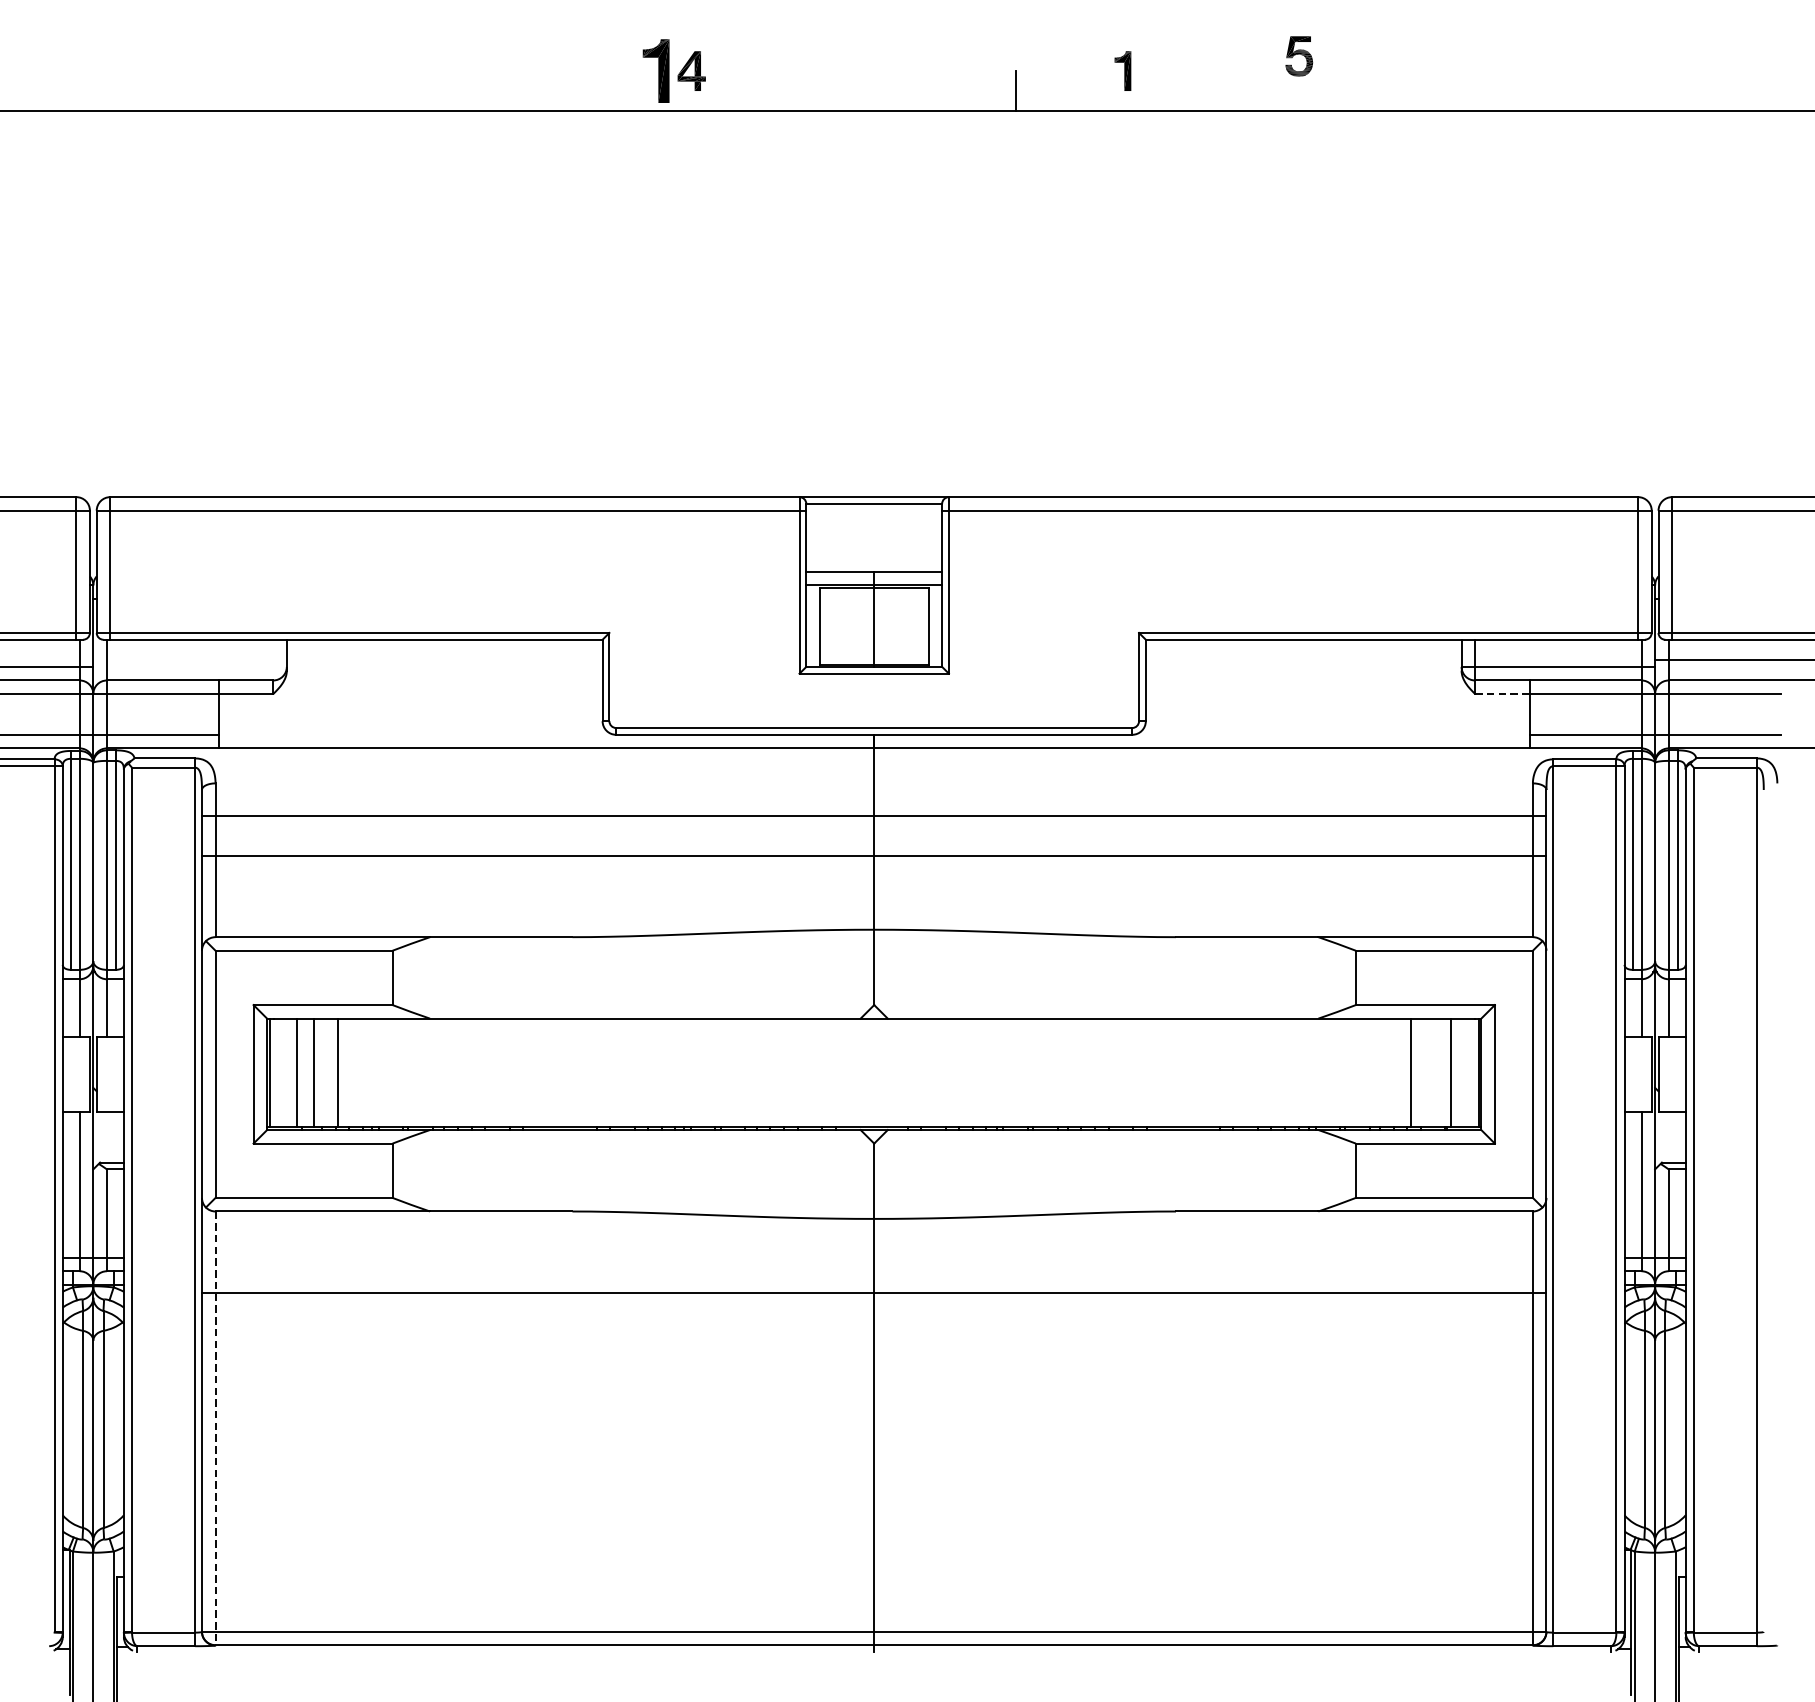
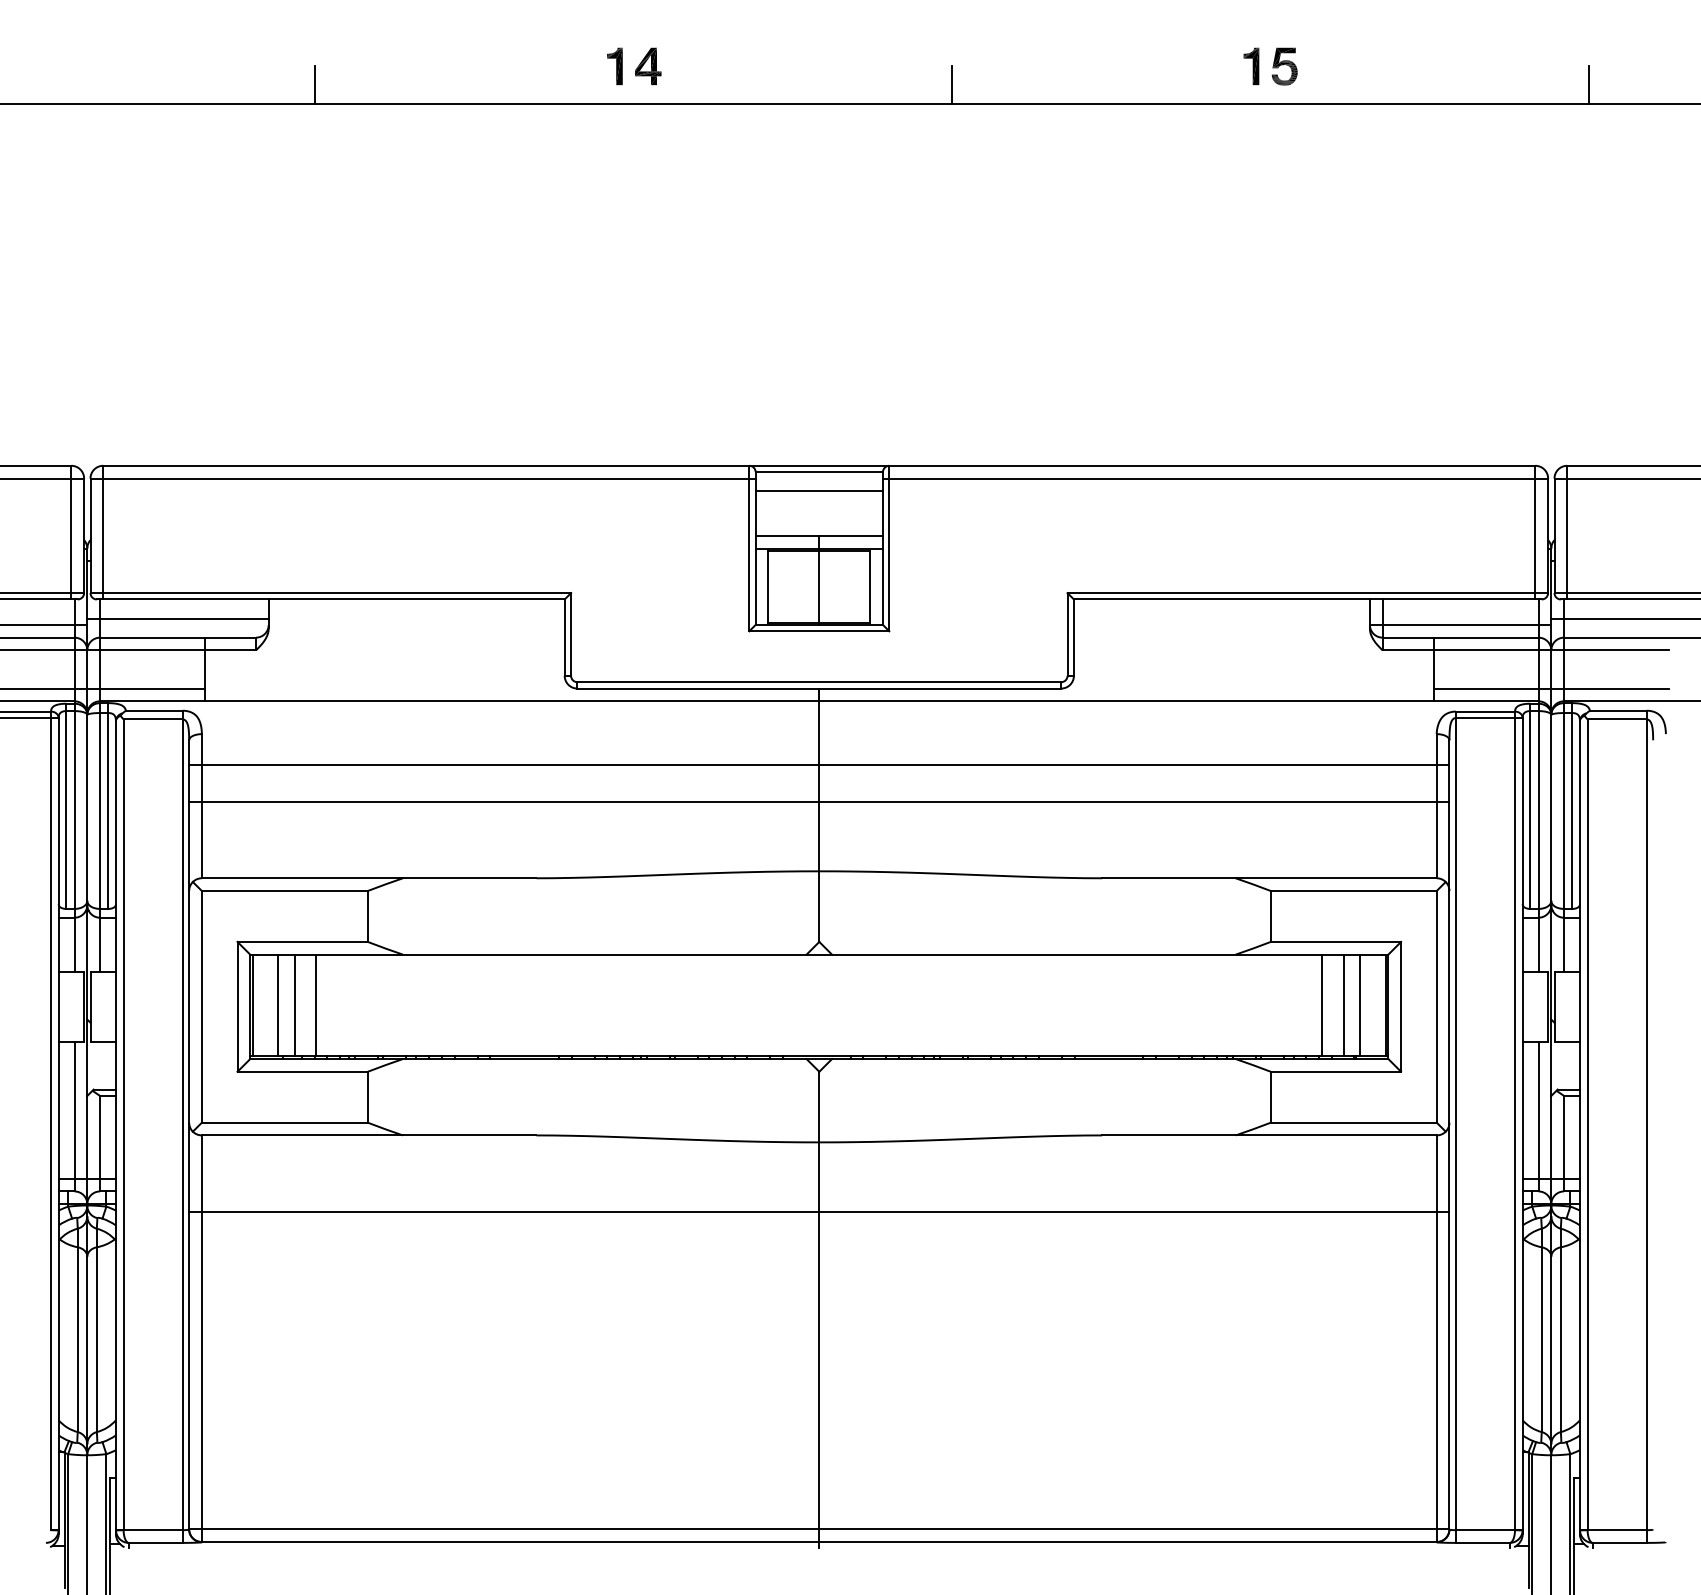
part: (1299, 56) -> (1284, 66), moved
part: (655, 71) -> (614, 66), size x0.62
part: (1122, 71) -> (1251, 66), moved
line: (336, 91) -> (315, 85), added
line: (1694, 91) -> (1588, 85), added
line: (873, 524) -> (818, 491), added
line: (189, 660) -> (177, 618), added
line: (1501, 694) -> (1407, 650), dashed -> solid
line: (1434, 1072) -> (1344, 1005), added
line: (215, 1429) -> (201, 1339), dashed -> solid

